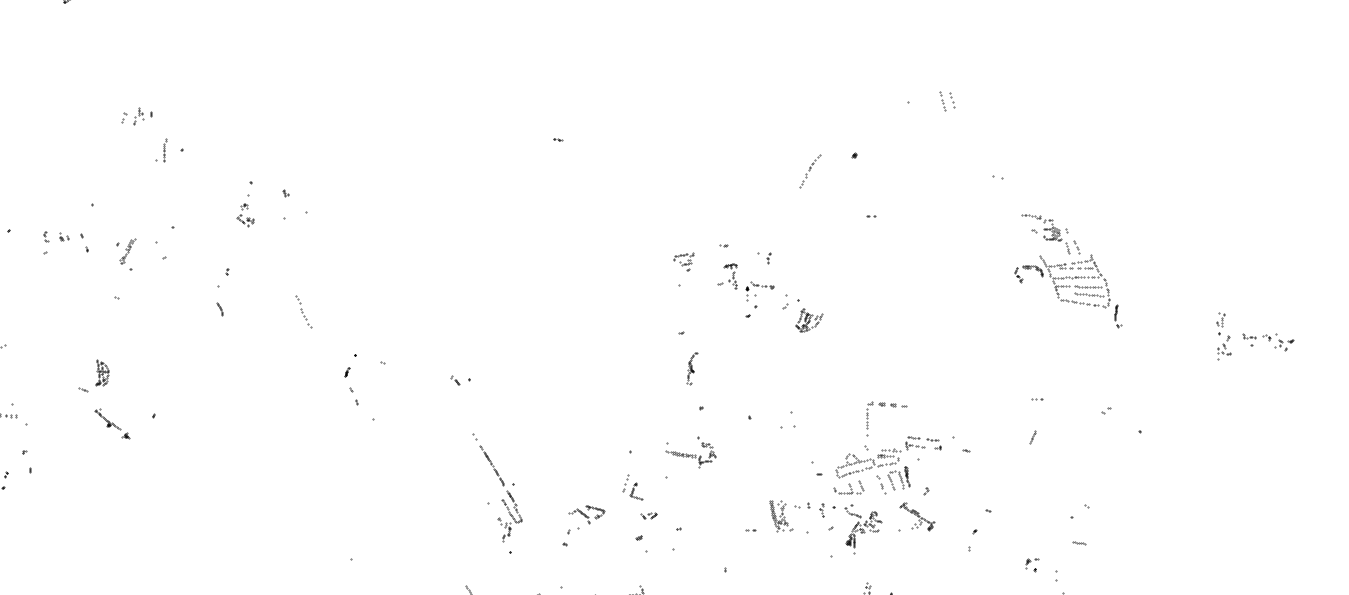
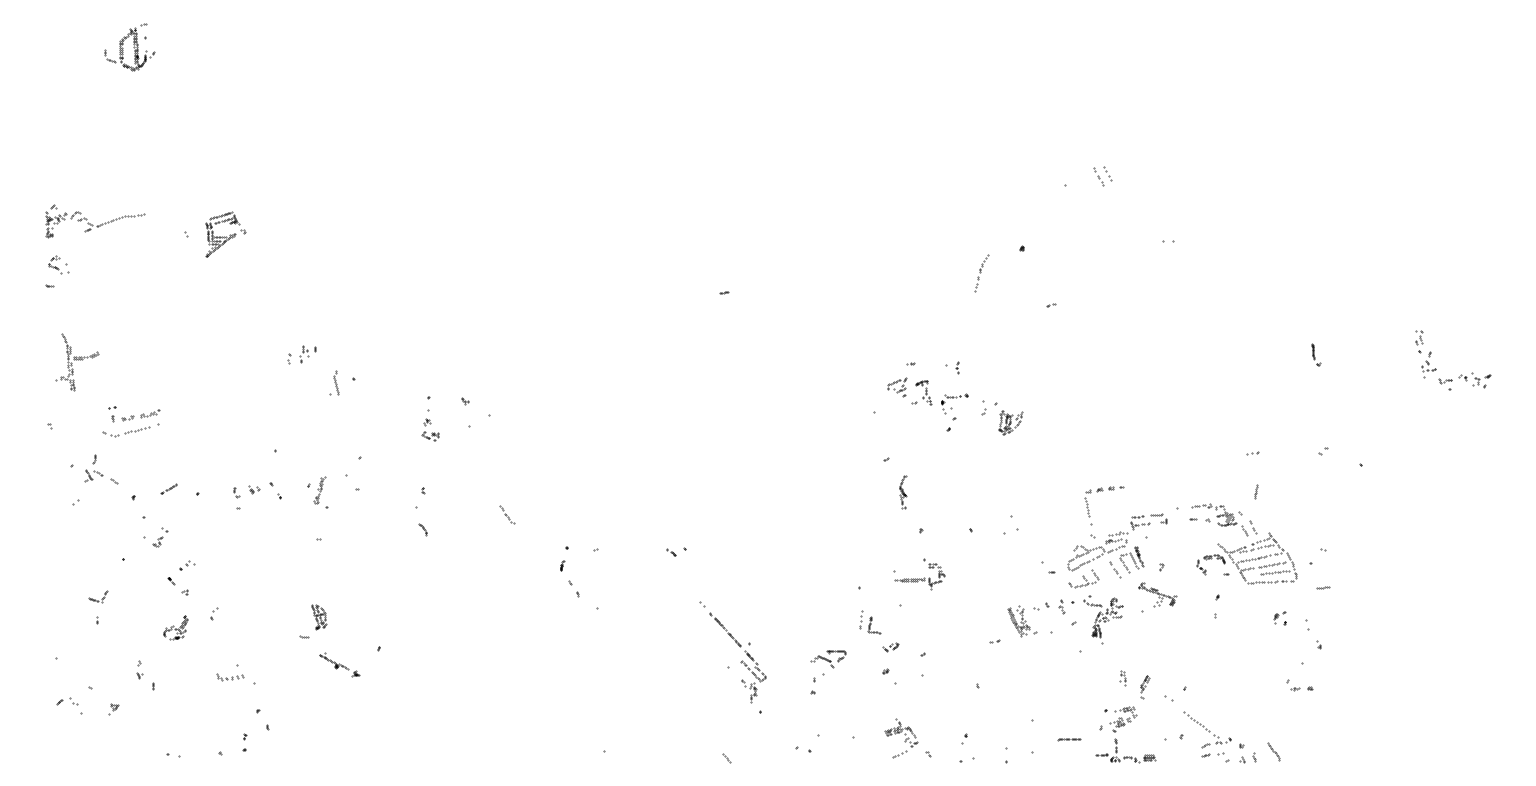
part: (683, 260) -> (897, 387), moved
part: (1065, 260) -> (1244, 543), moved
part: (304, 311) -> (507, 514), size x0.62
part: (1267, 341) -> (1464, 381), moved

